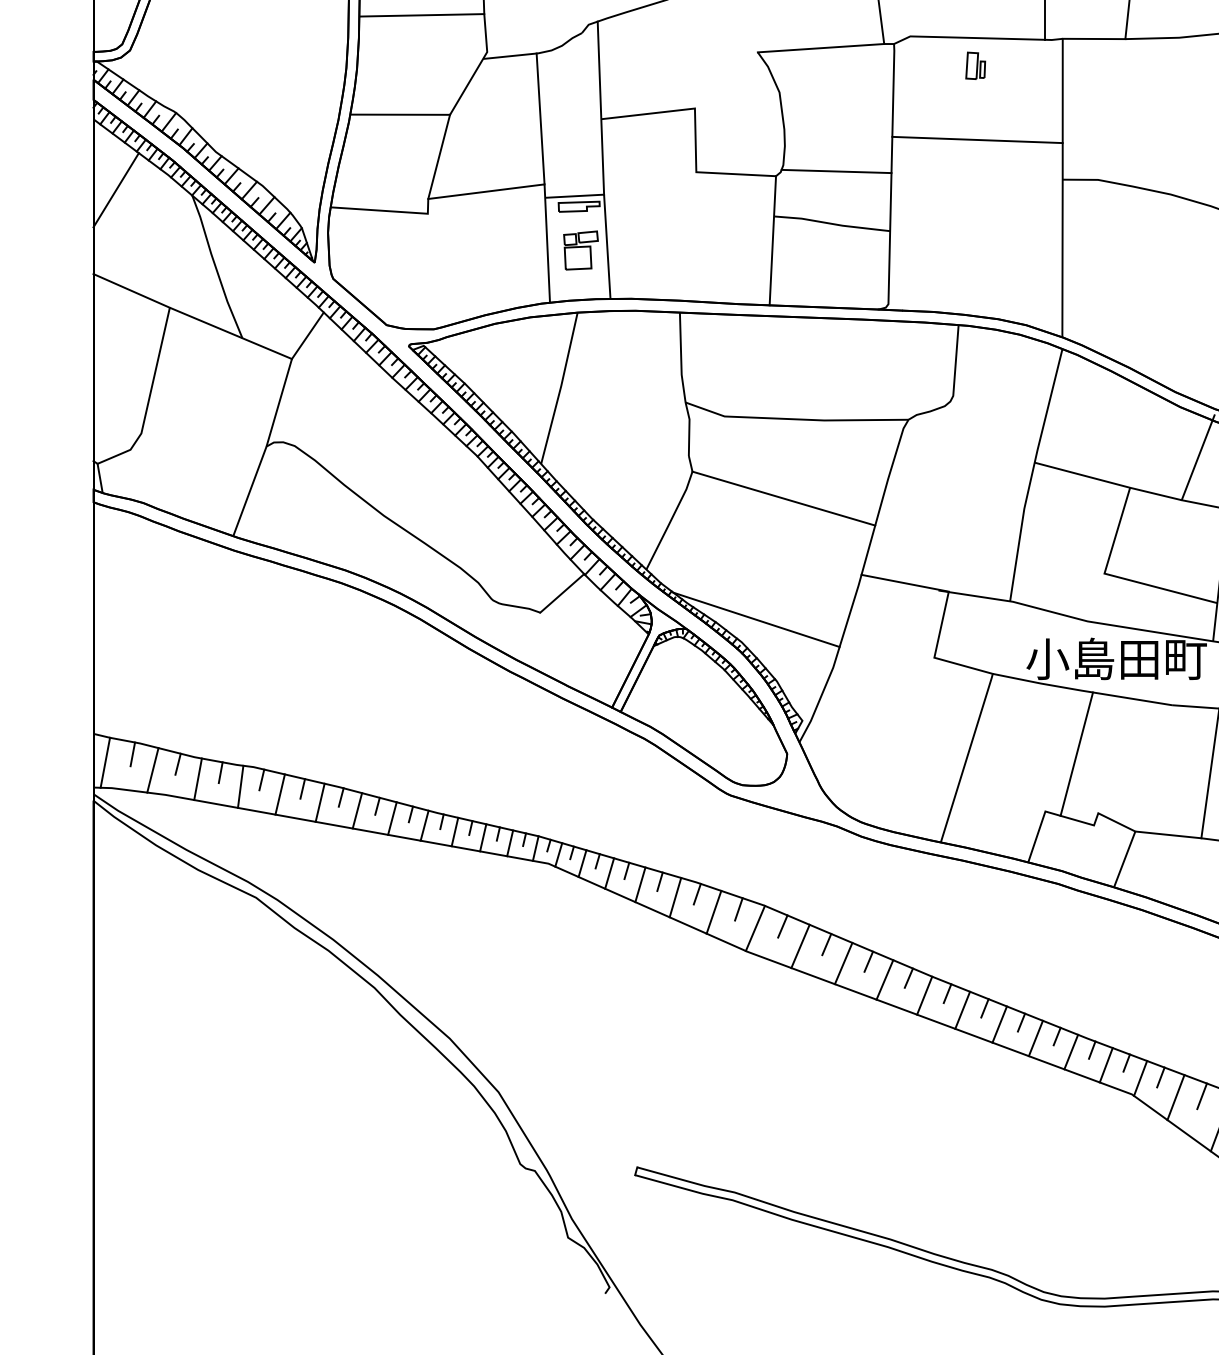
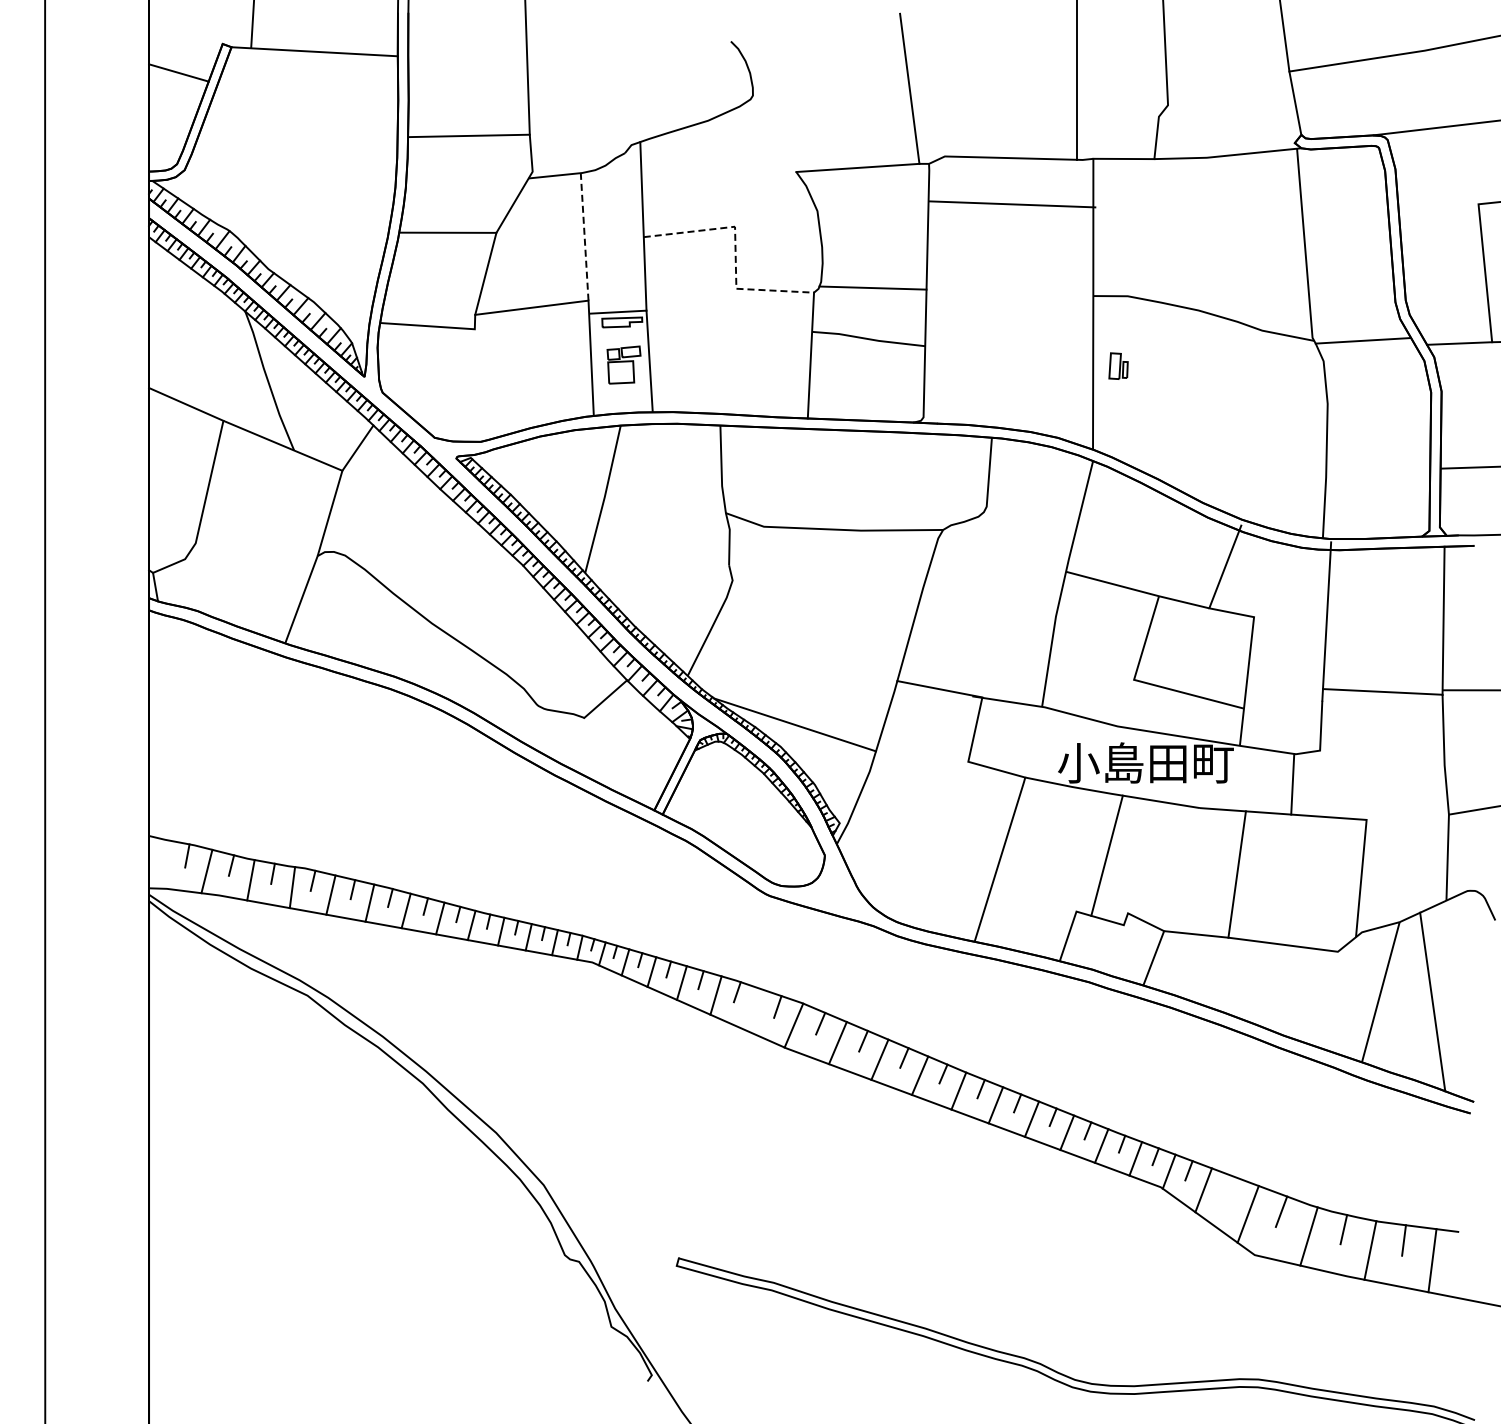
part: (975, 65) -> (1118, 365), moved
line: (540, 118) -> (584, 236), solid -> dashed
line: (695, 133) -> (735, 251), solid -> dashed
line: (977, 140) -> (1012, 204), moved
line: (116, 190) -> (171, 306), removed
line: (783, 498) -> (821, 606), removed
line: (105, 762) -> (160, 863), removed
line: (713, 911) -> (753, 1009), removed
line: (1201, 1095) -> (1228, 1188), removed

